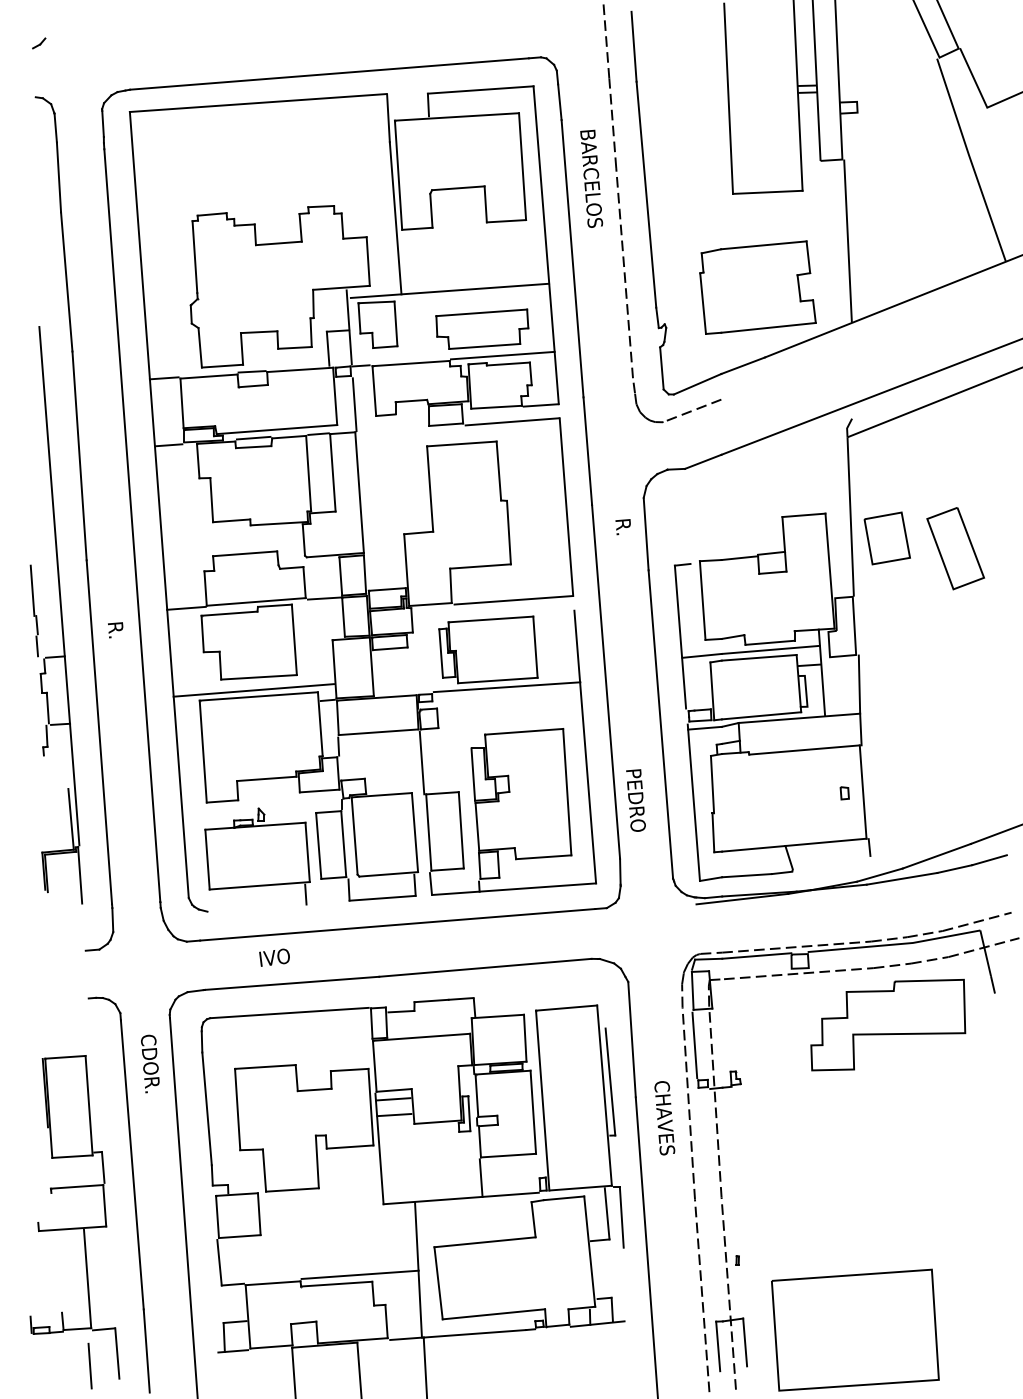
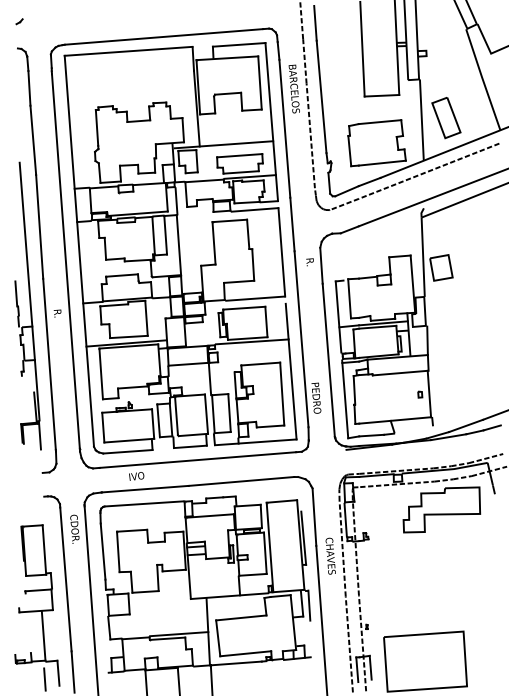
line: (861, 342) -> (428, 170), added
part: (955, 549) -> (446, 118), moved
line: (256, 907) -> (127, 451), added

